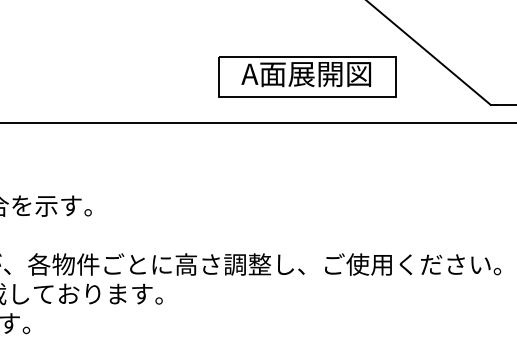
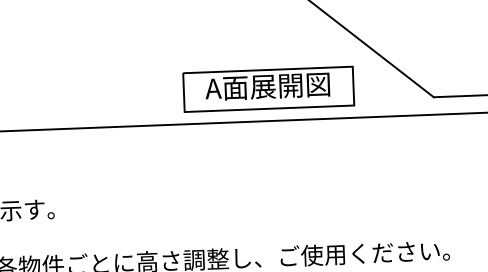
part: (307, 76) -> (268, 88), moved

